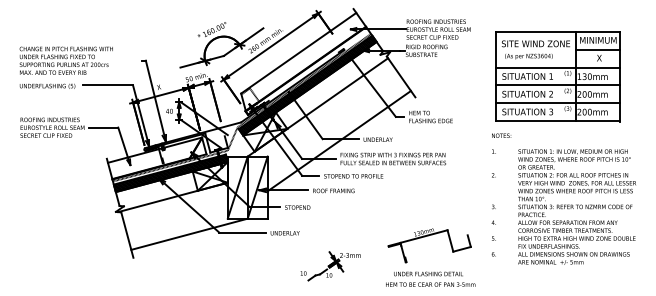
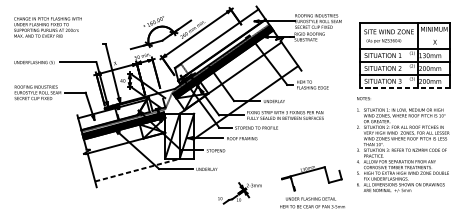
line: (598, 49) -> (434, 35), removed
text: (65, 60) -> (47, 27), moved
line: (557, 120) -> (404, 87), solid -> dashed
text: (576, 206) -> (406, 149), moved
line: (190, 234) -> (138, 170), solid -> dashed

